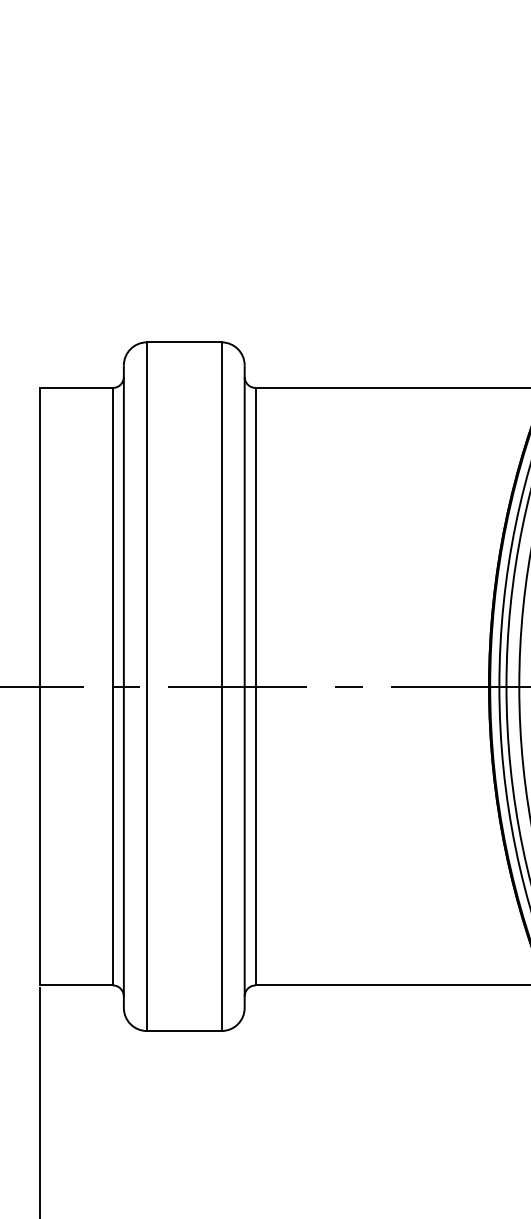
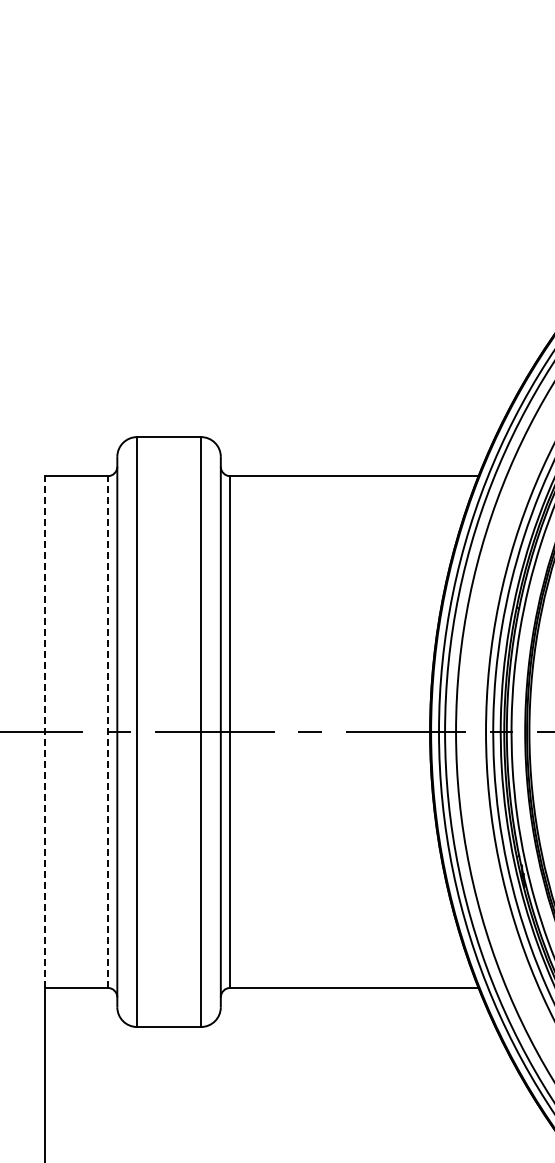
line: (40, 687) -> (45, 732), solid -> dashed
line: (112, 687) -> (107, 732), solid -> dashed

